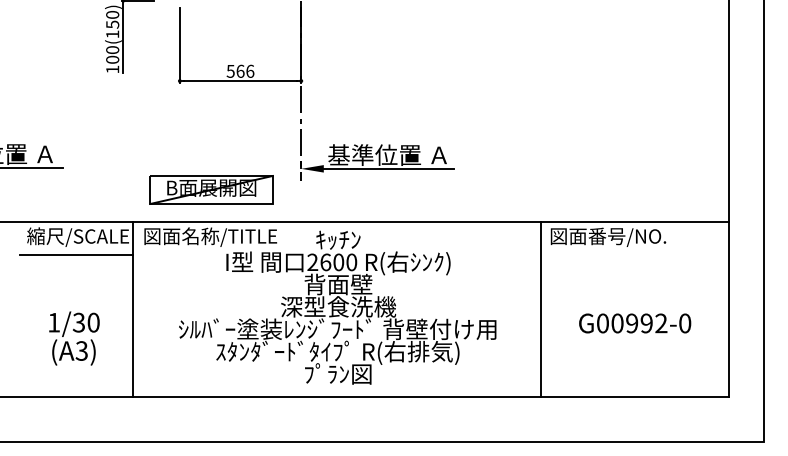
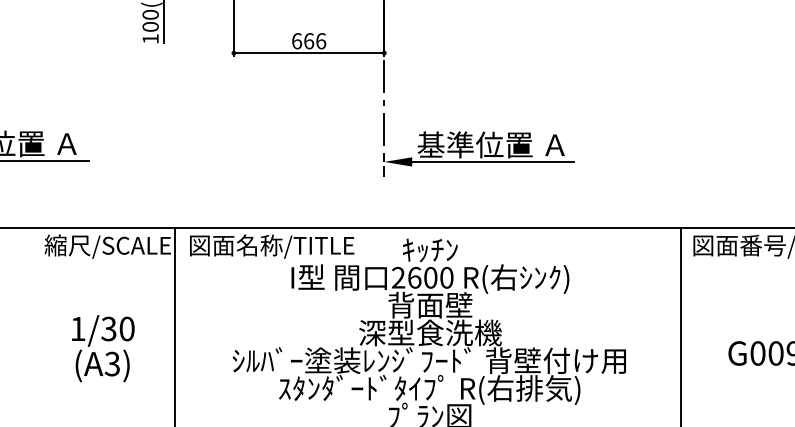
text: (230, 70) -> (296, 40), 566 -> 666
part: (211, 189) -> (273, 187), removed
line: (76, 254) -> (105, 268), removed
text: (74, 338) -> (103, 348), moved

